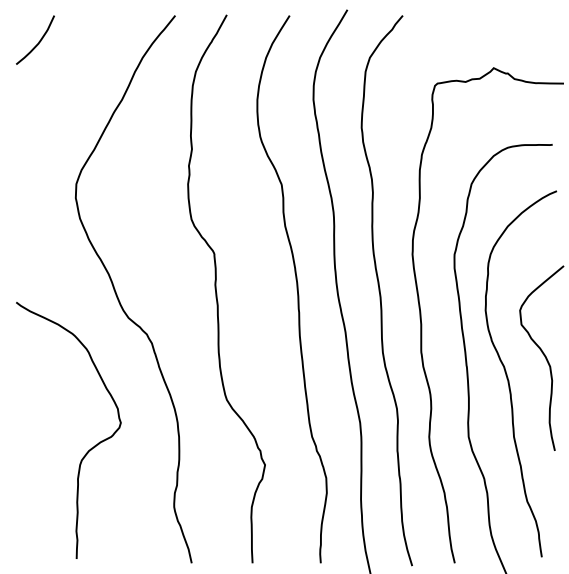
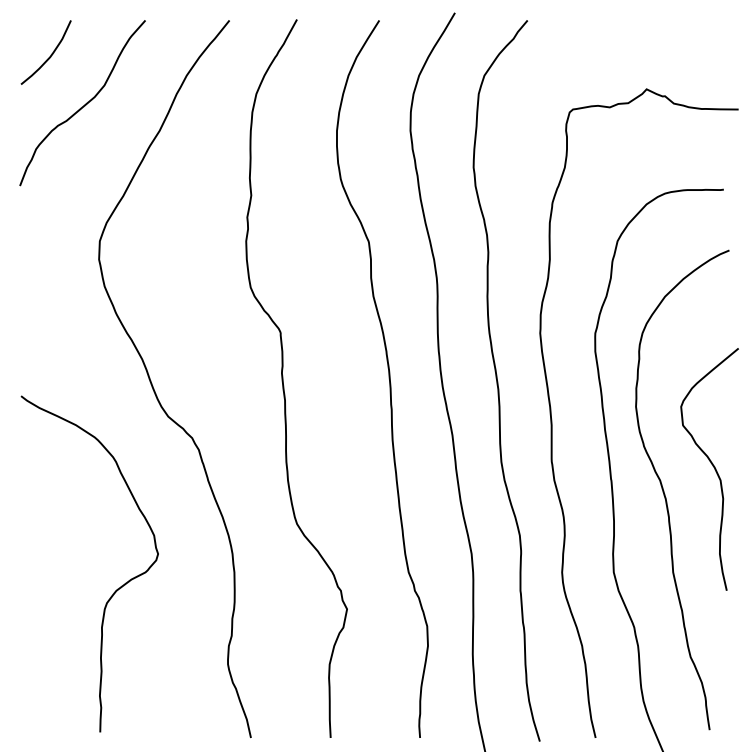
curve: (64, 79) -> (84, 104), added

